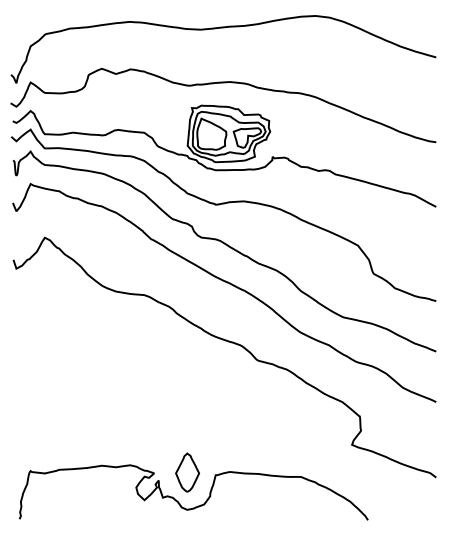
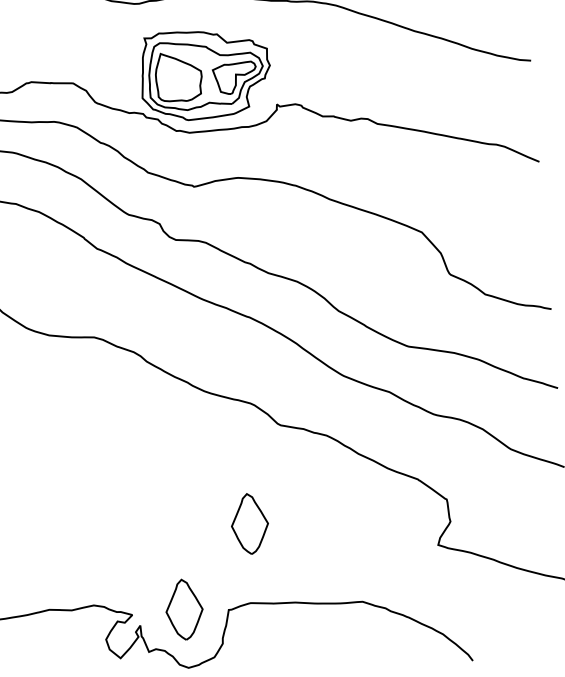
part: (233, 421) -> (249, 523), added

